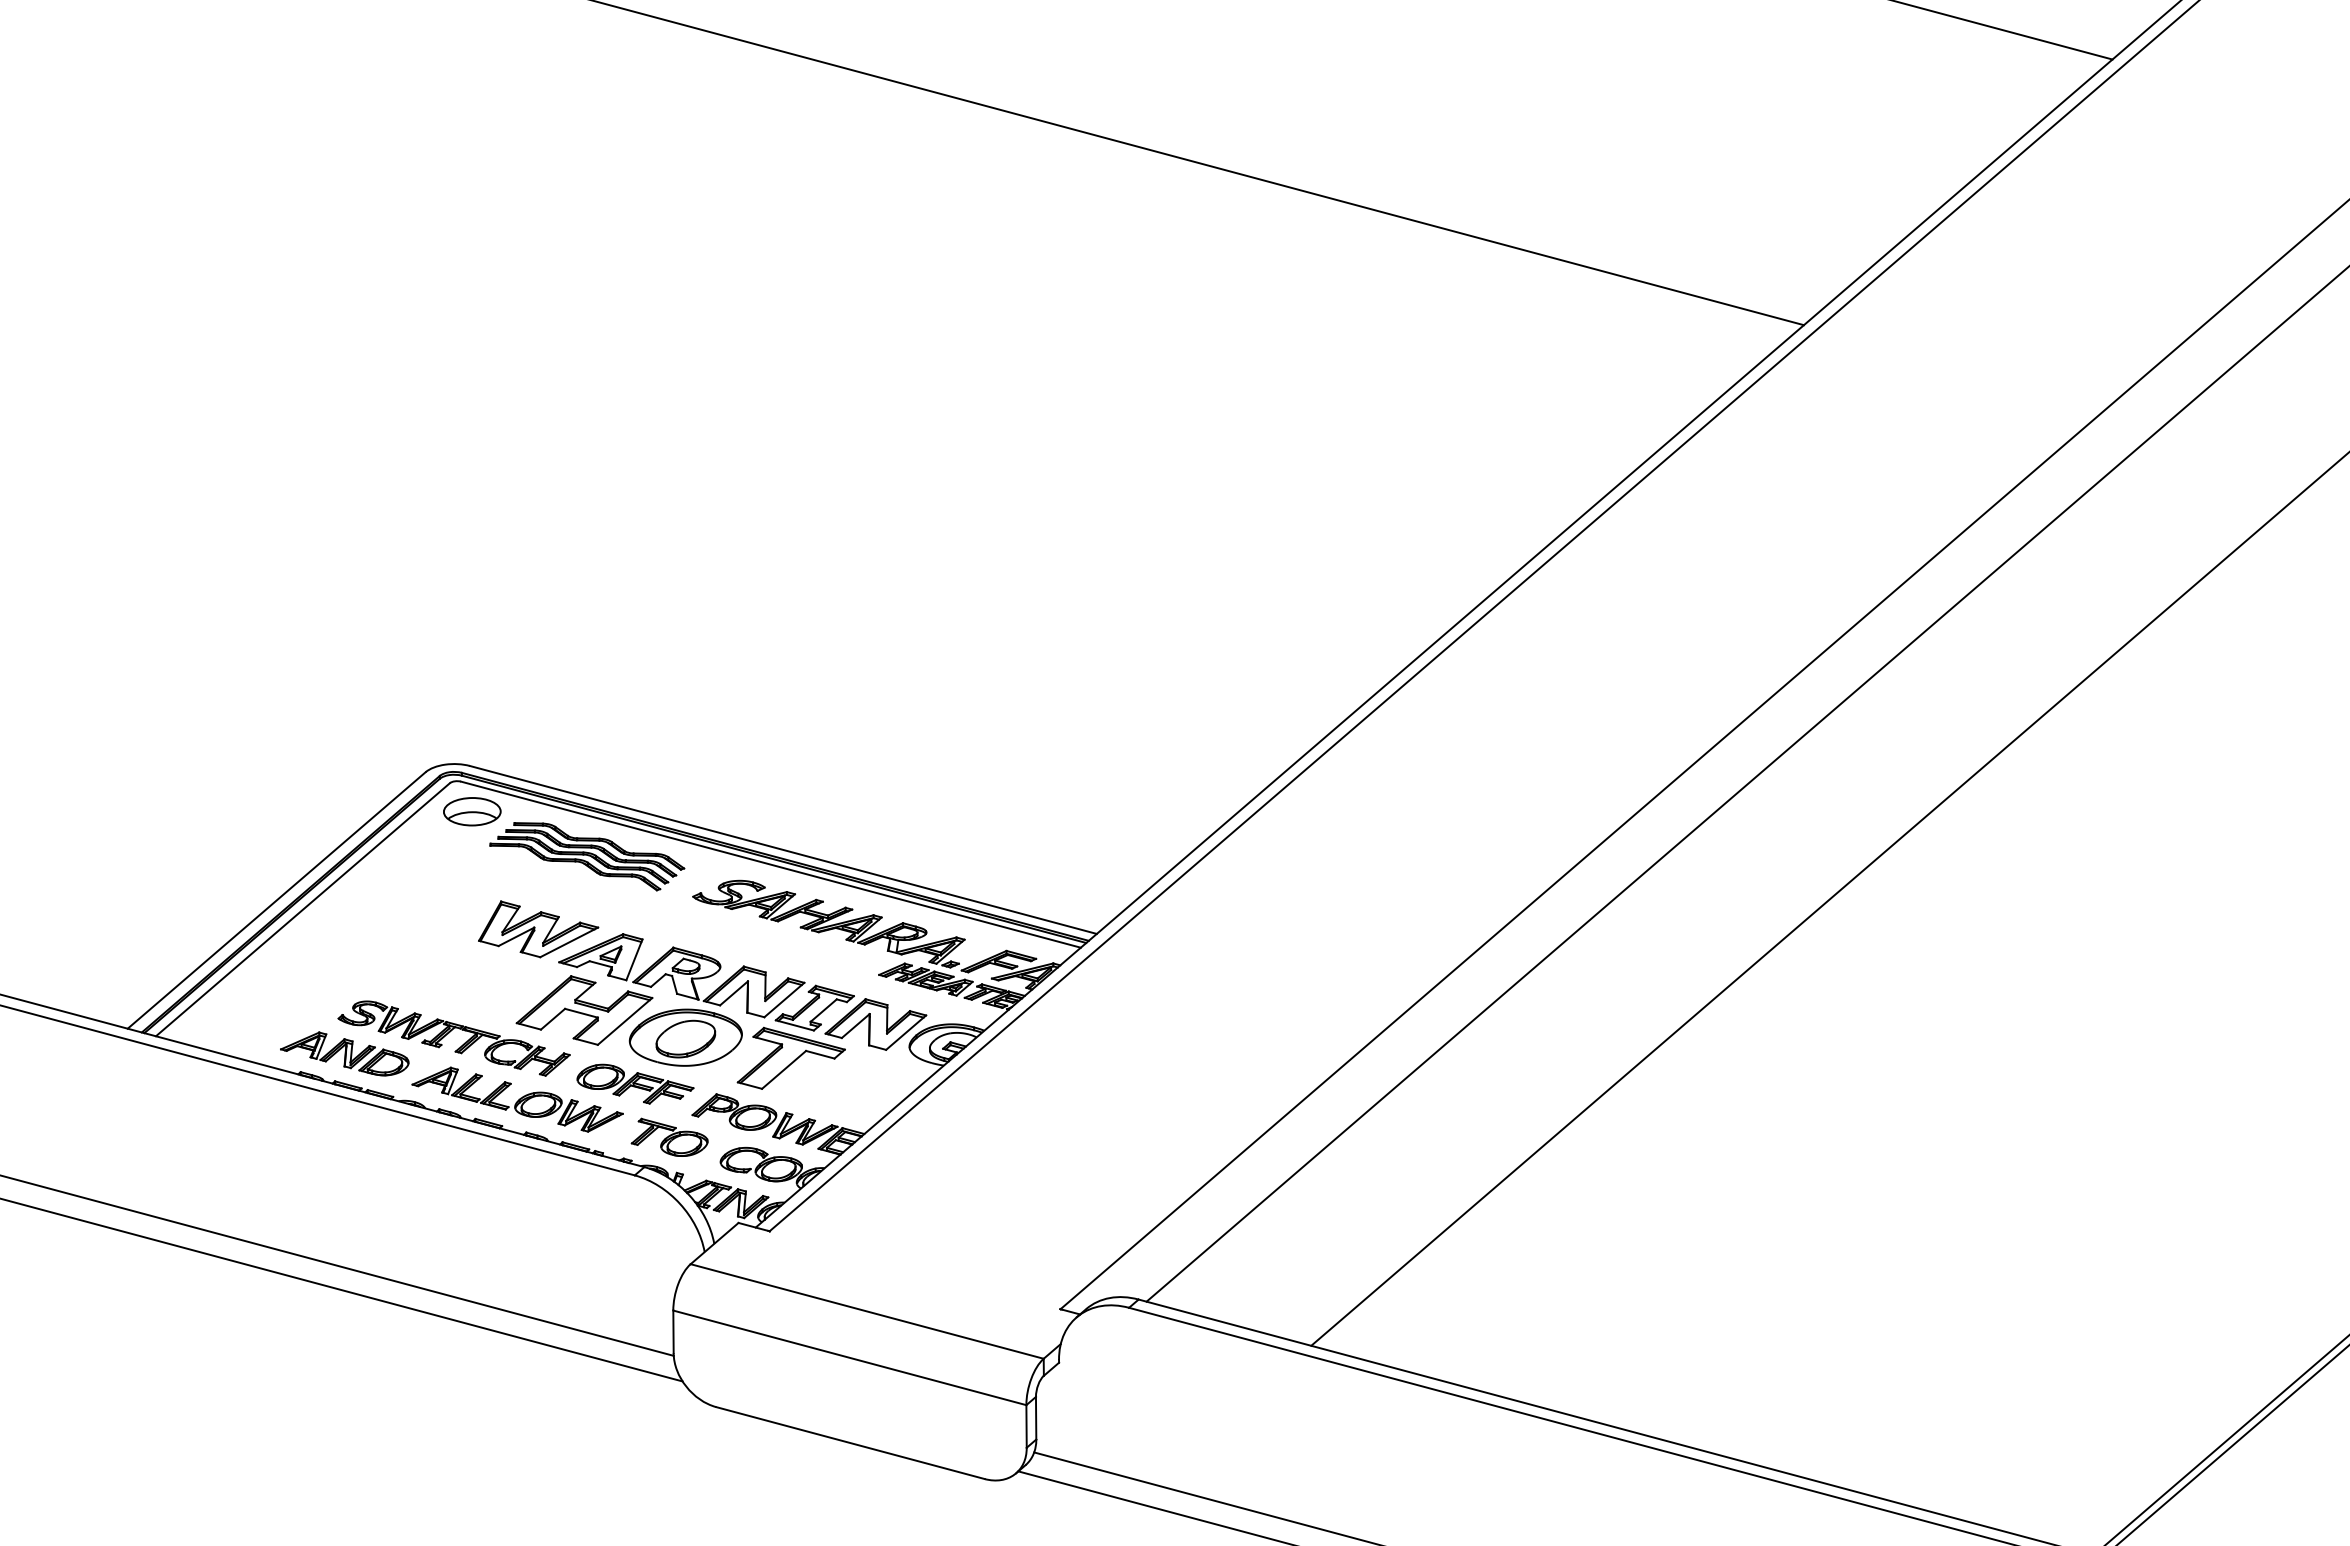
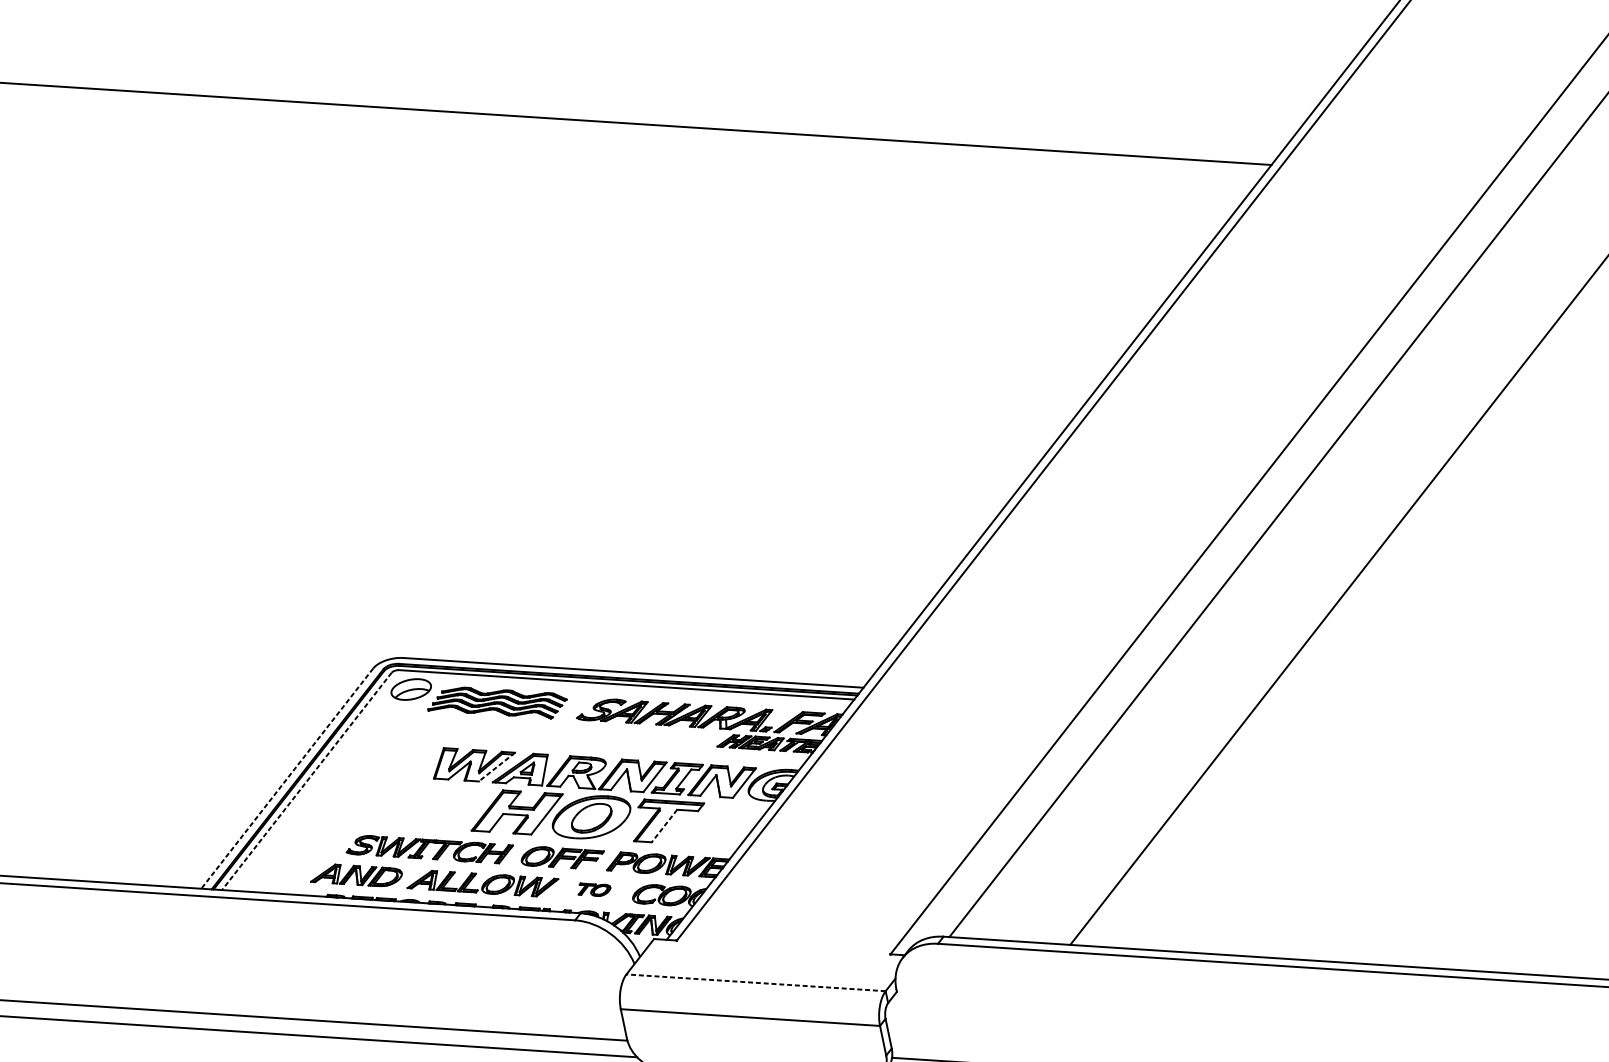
line: (276, 900) -> (287, 778), solid -> dashed
line: (302, 909) -> (306, 781), solid -> dashed
line: (568, 942) -> (496, 767), solid -> dashed
line: (783, 1070) -> (664, 826), solid -> dashed
part: (669, 1136) -> (593, 888), size x0.6
line: (867, 1311) -> (756, 982), solid -> dashed

